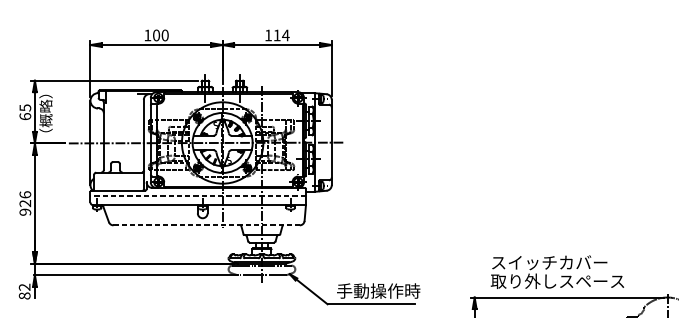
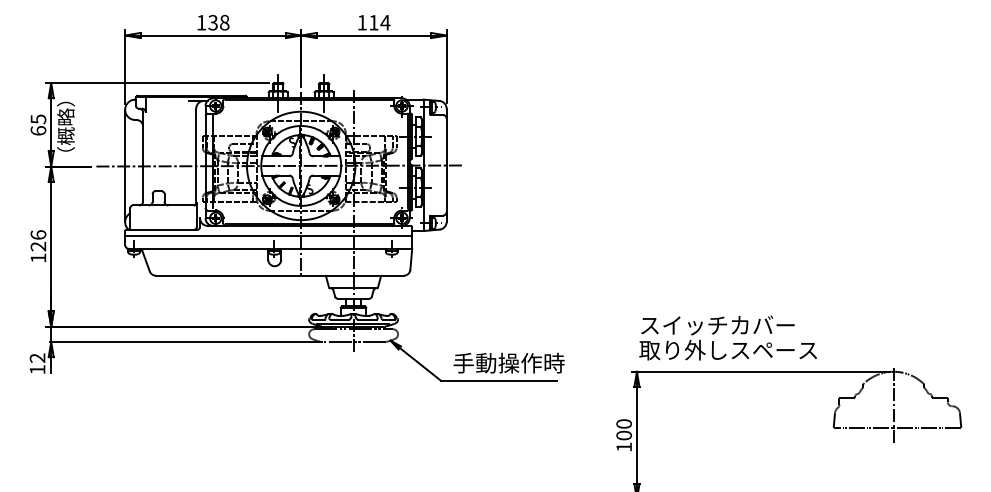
text: (160, 35) -> (218, 22), 100 -> 138
line: (198, 195) -> (268, 236), dashed -> solid
text: (25, 211) -> (38, 257), 926 -> 126
line: (207, 225) -> (280, 275), dashed -> solid
text: (556, 271) -> (727, 337), moved
text: (24, 295) -> (37, 369), 82 -> 12

